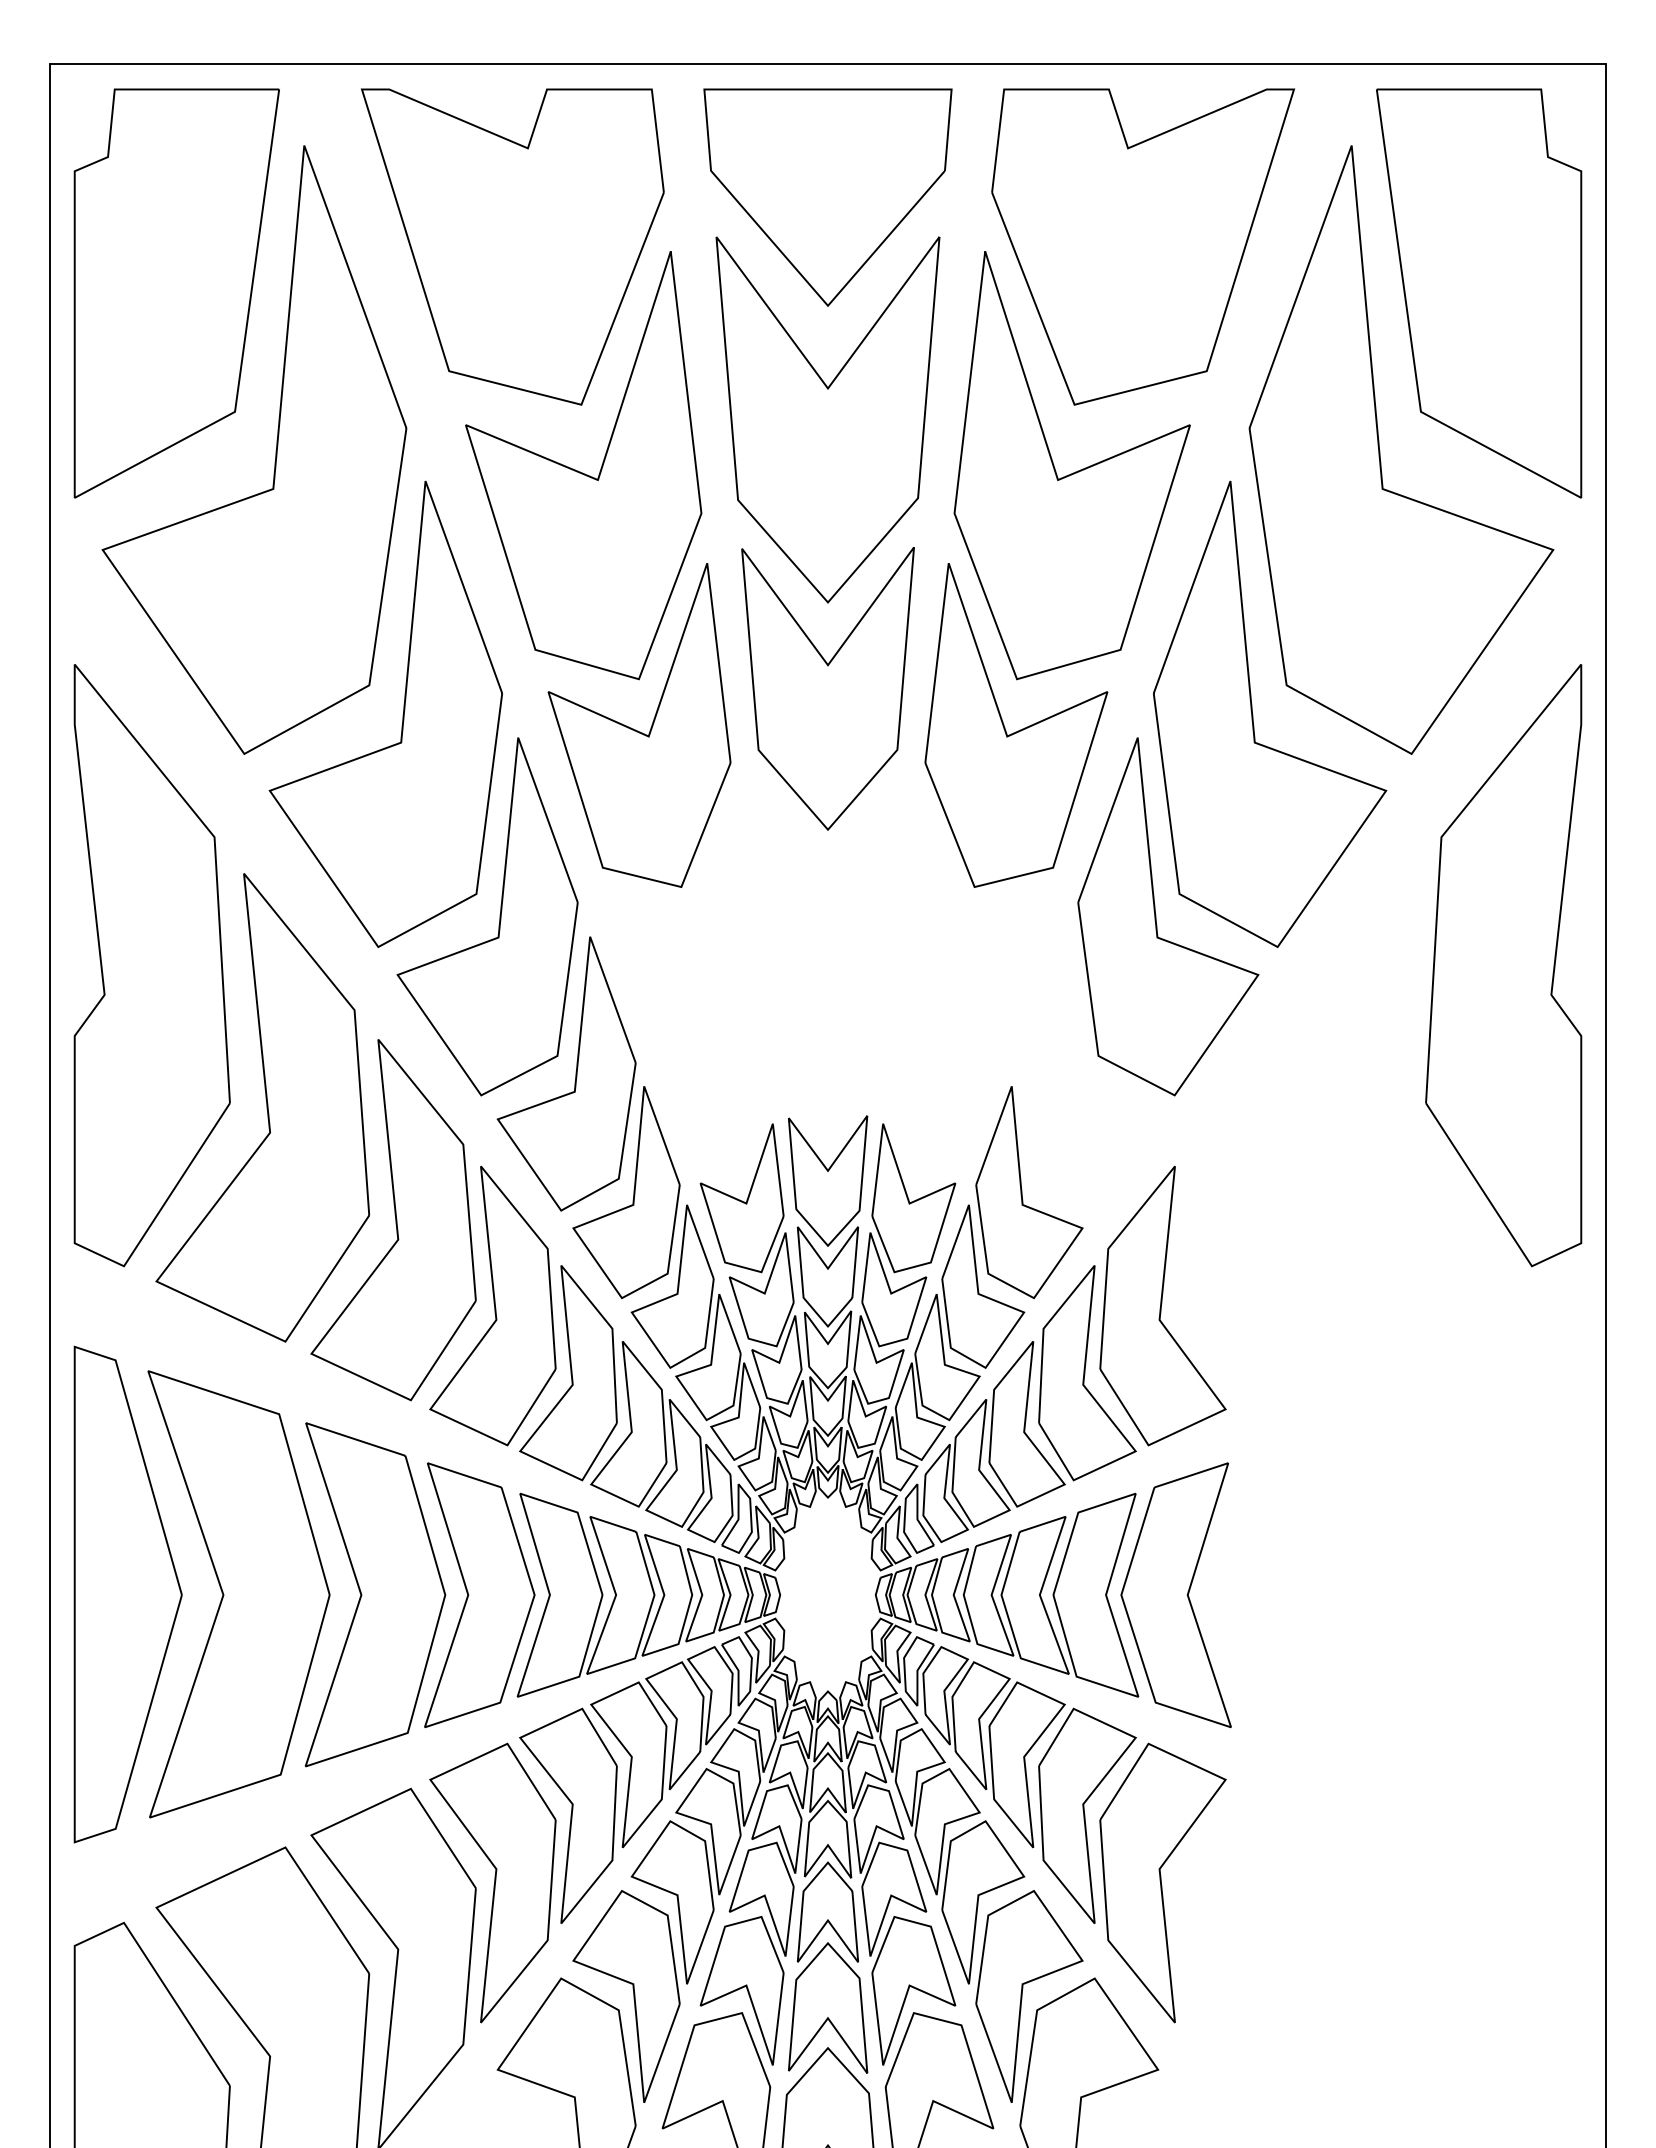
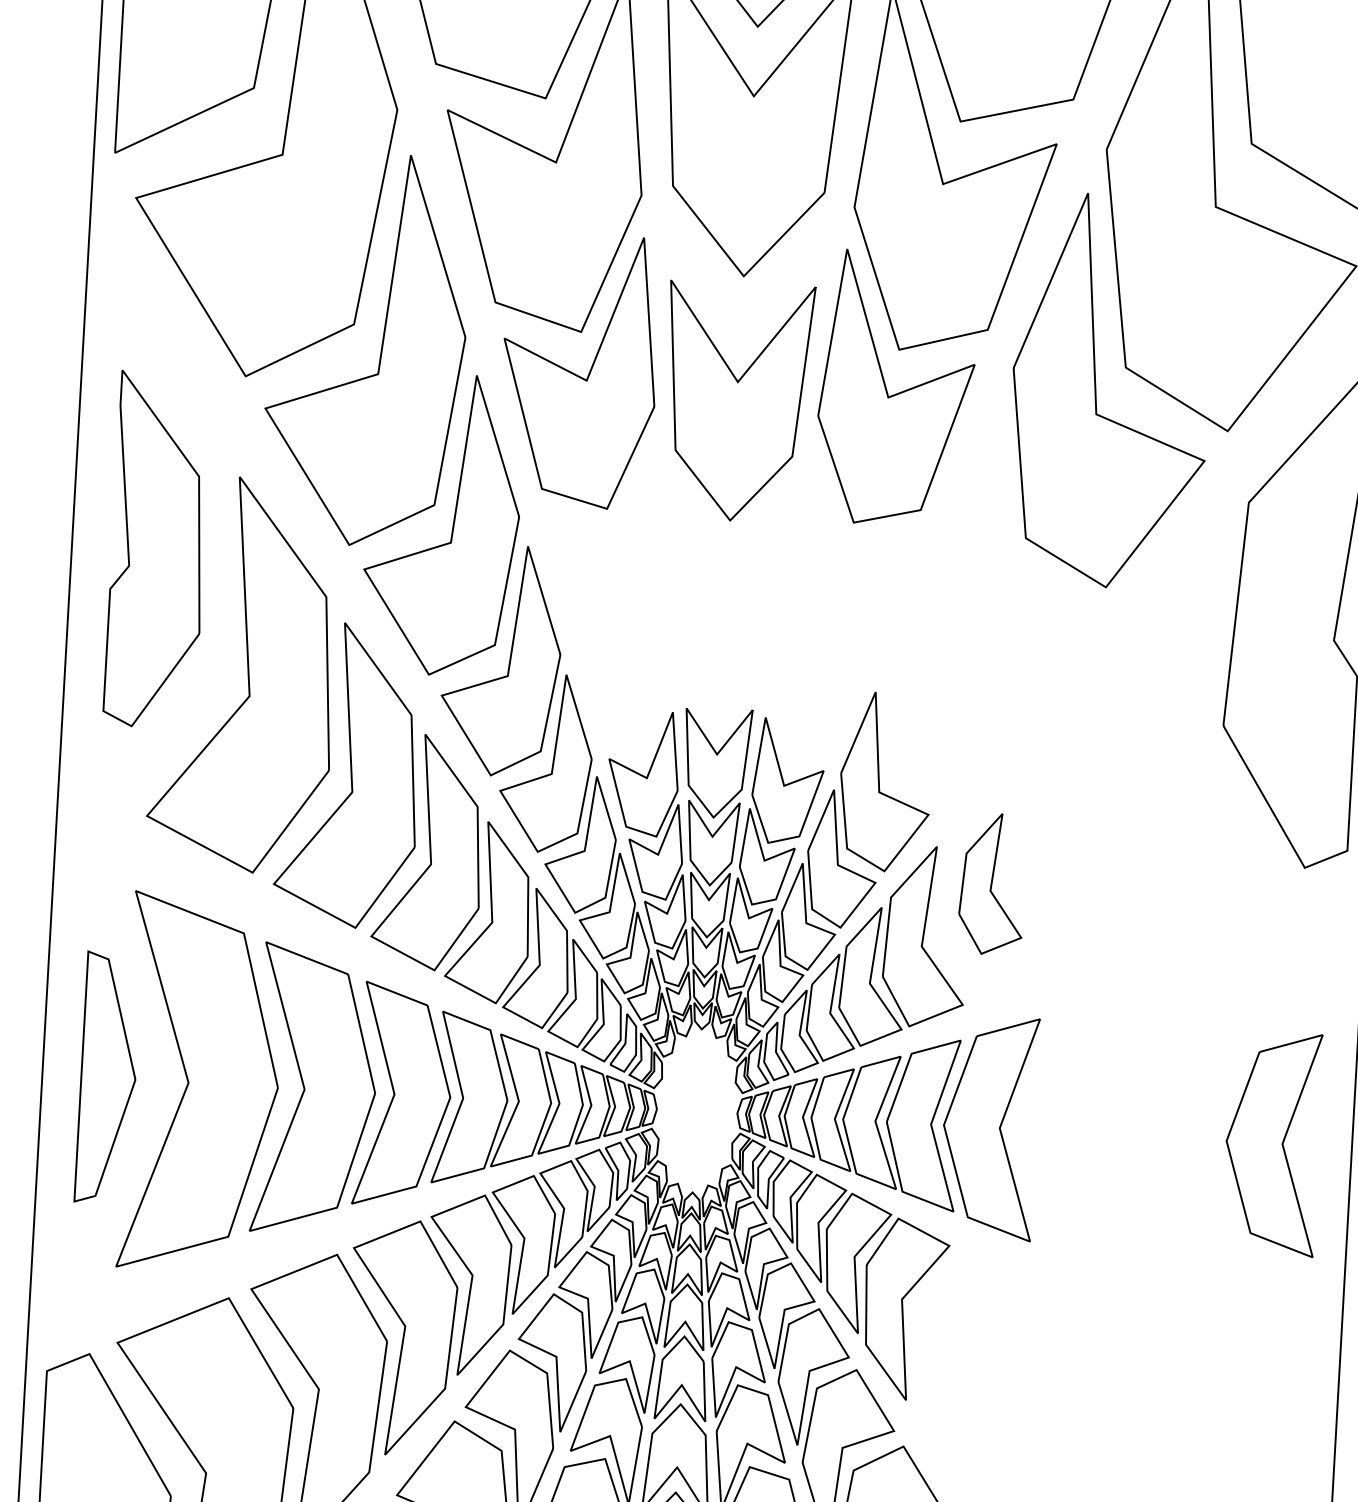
part: (827, 688) -> (736, 401), moved
part: (1156, 916) -> (1005, 555), removed
part: (151, 965) -> (157, 549), size x0.7
part: (1162, 1305) -> (992, 883), size x0.6
part: (127, 1594) -> (107, 1077), size x0.6
part: (1511, 1595) -> (1272, 1143), added
part: (1162, 1882) -> (965, 1368), removed

